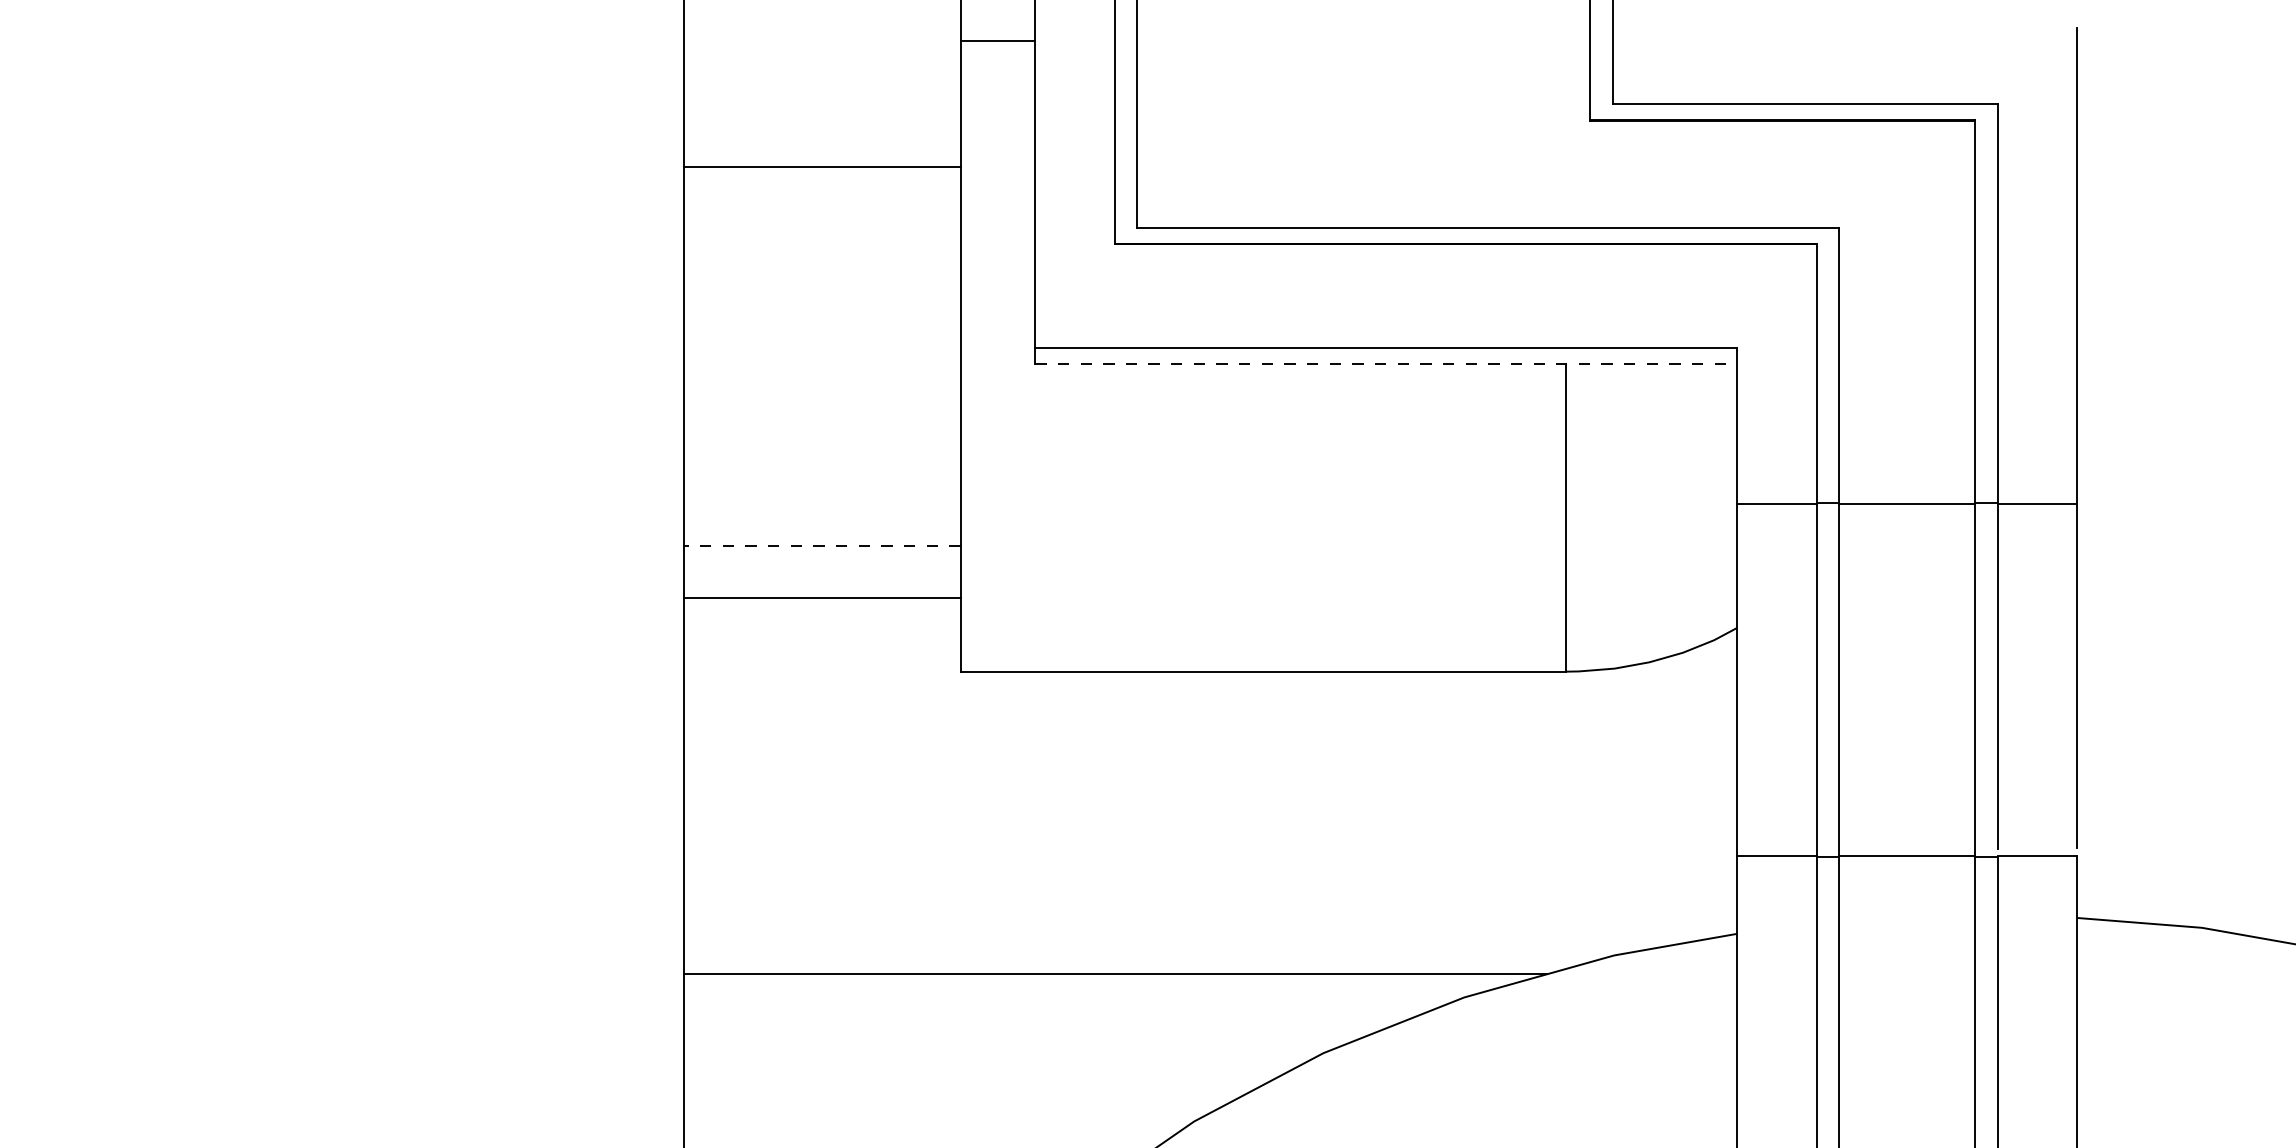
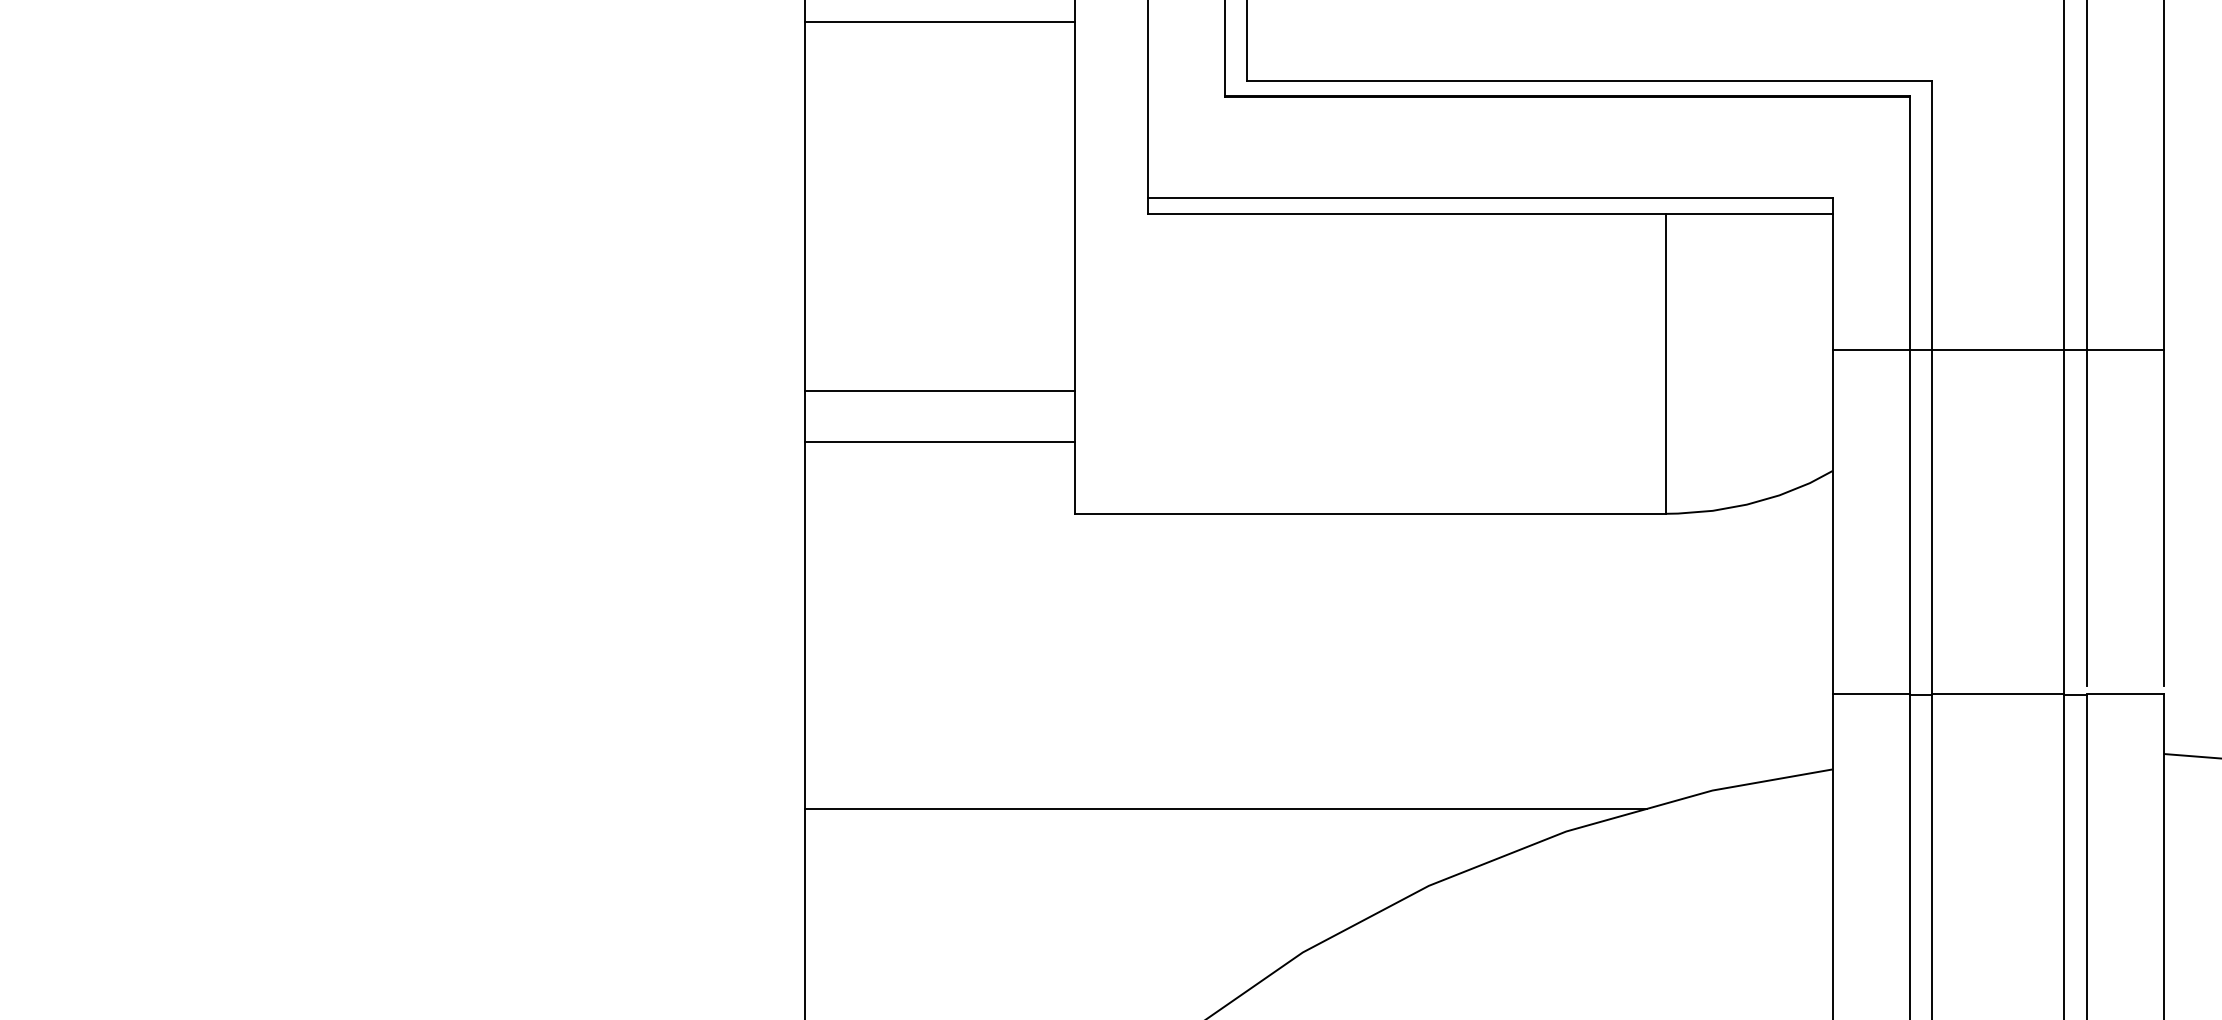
line: (1386, 363) -> (1490, 213), dashed -> solid
line: (821, 545) -> (939, 390), dashed -> solid

